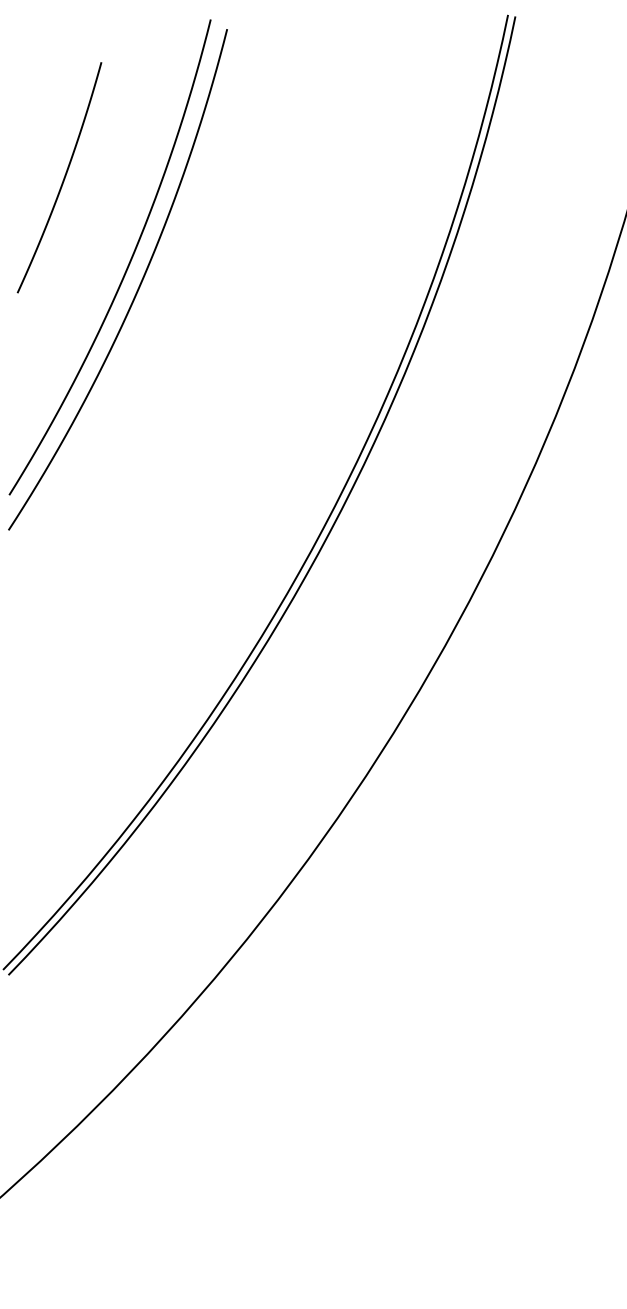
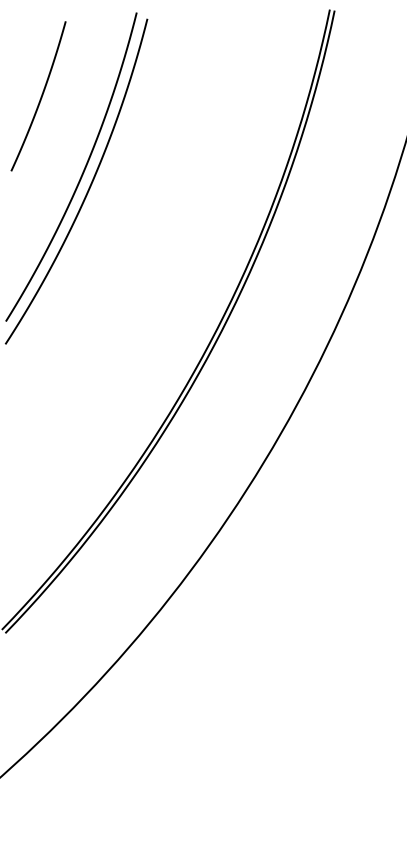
curve: (62, 177) -> (40, 96), moved

